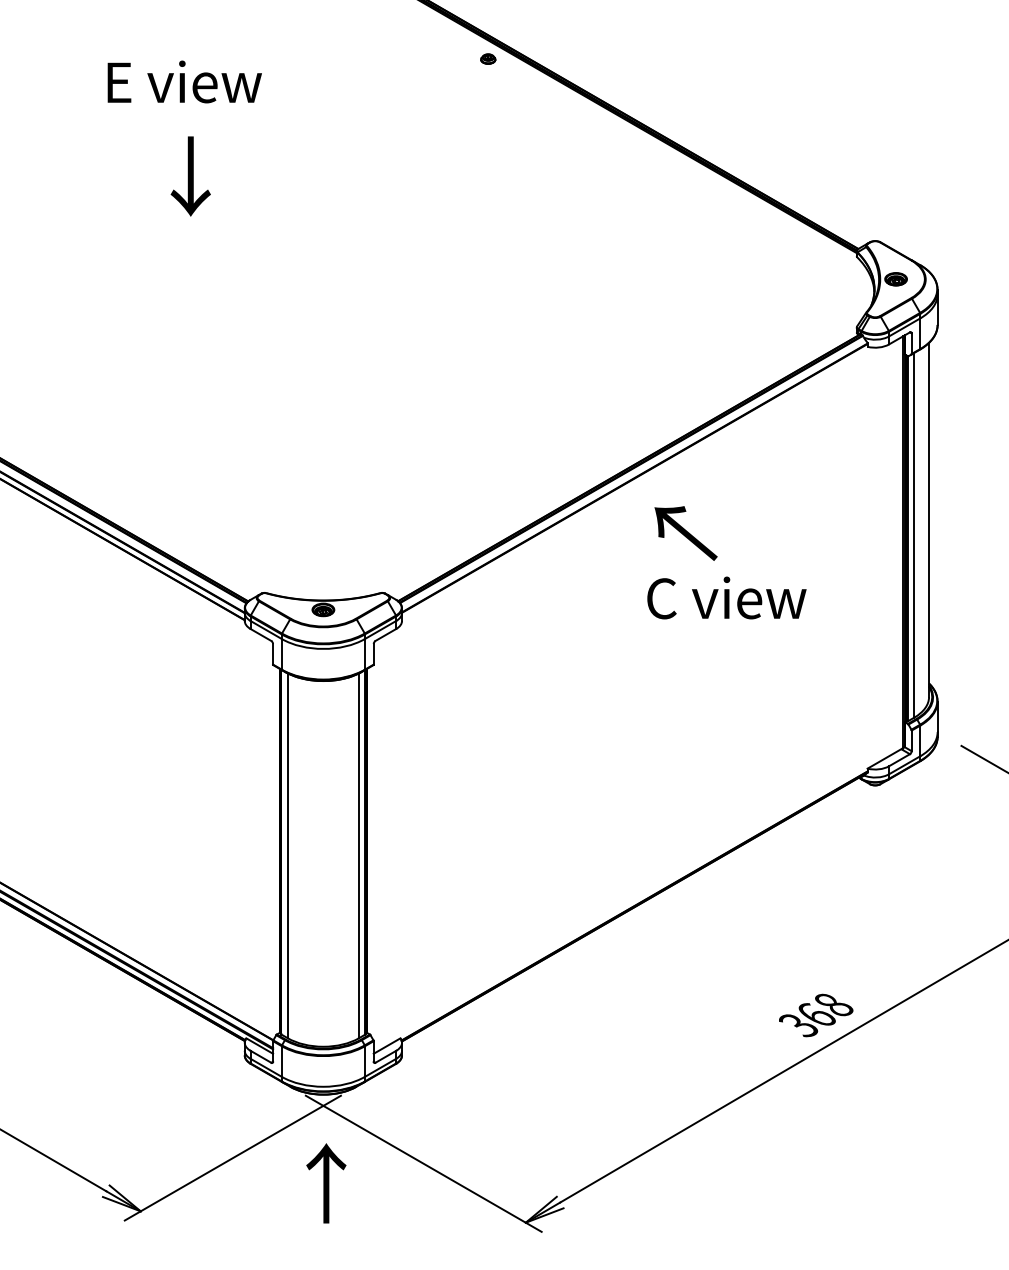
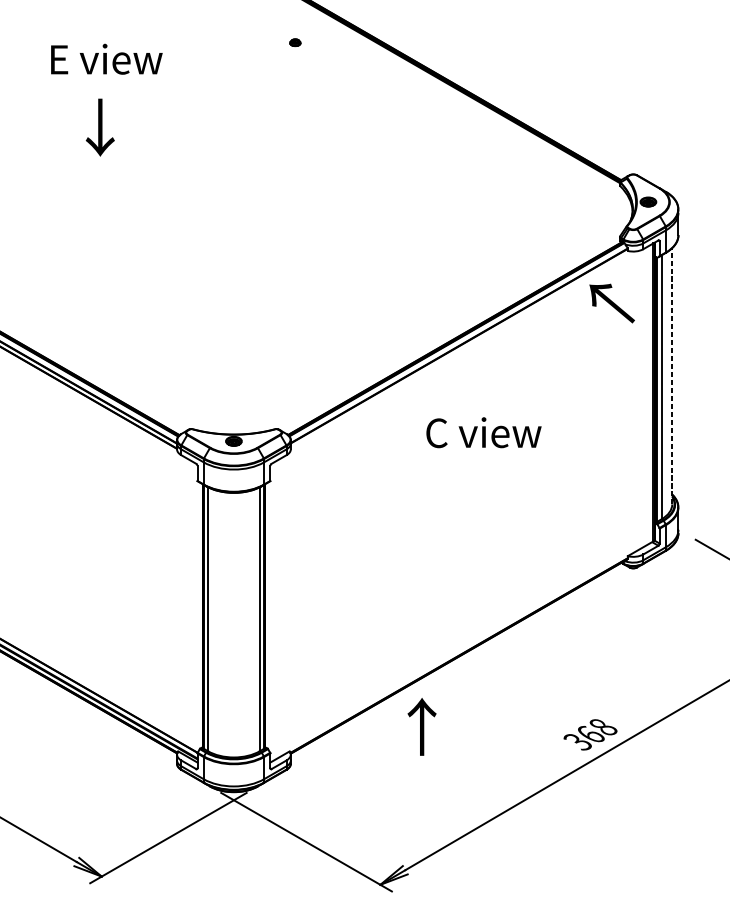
part: (488, 58) -> (295, 42), moved
text: (184, 81) -> (106, 58), moved
text: (190, 176) -> (100, 127), moved
line: (929, 519) -> (672, 375), solid -> dashed
text: (685, 533) -> (611, 303), moved
text: (726, 597) -> (483, 432), moved
text: (326, 1183) -> (422, 726), moved

